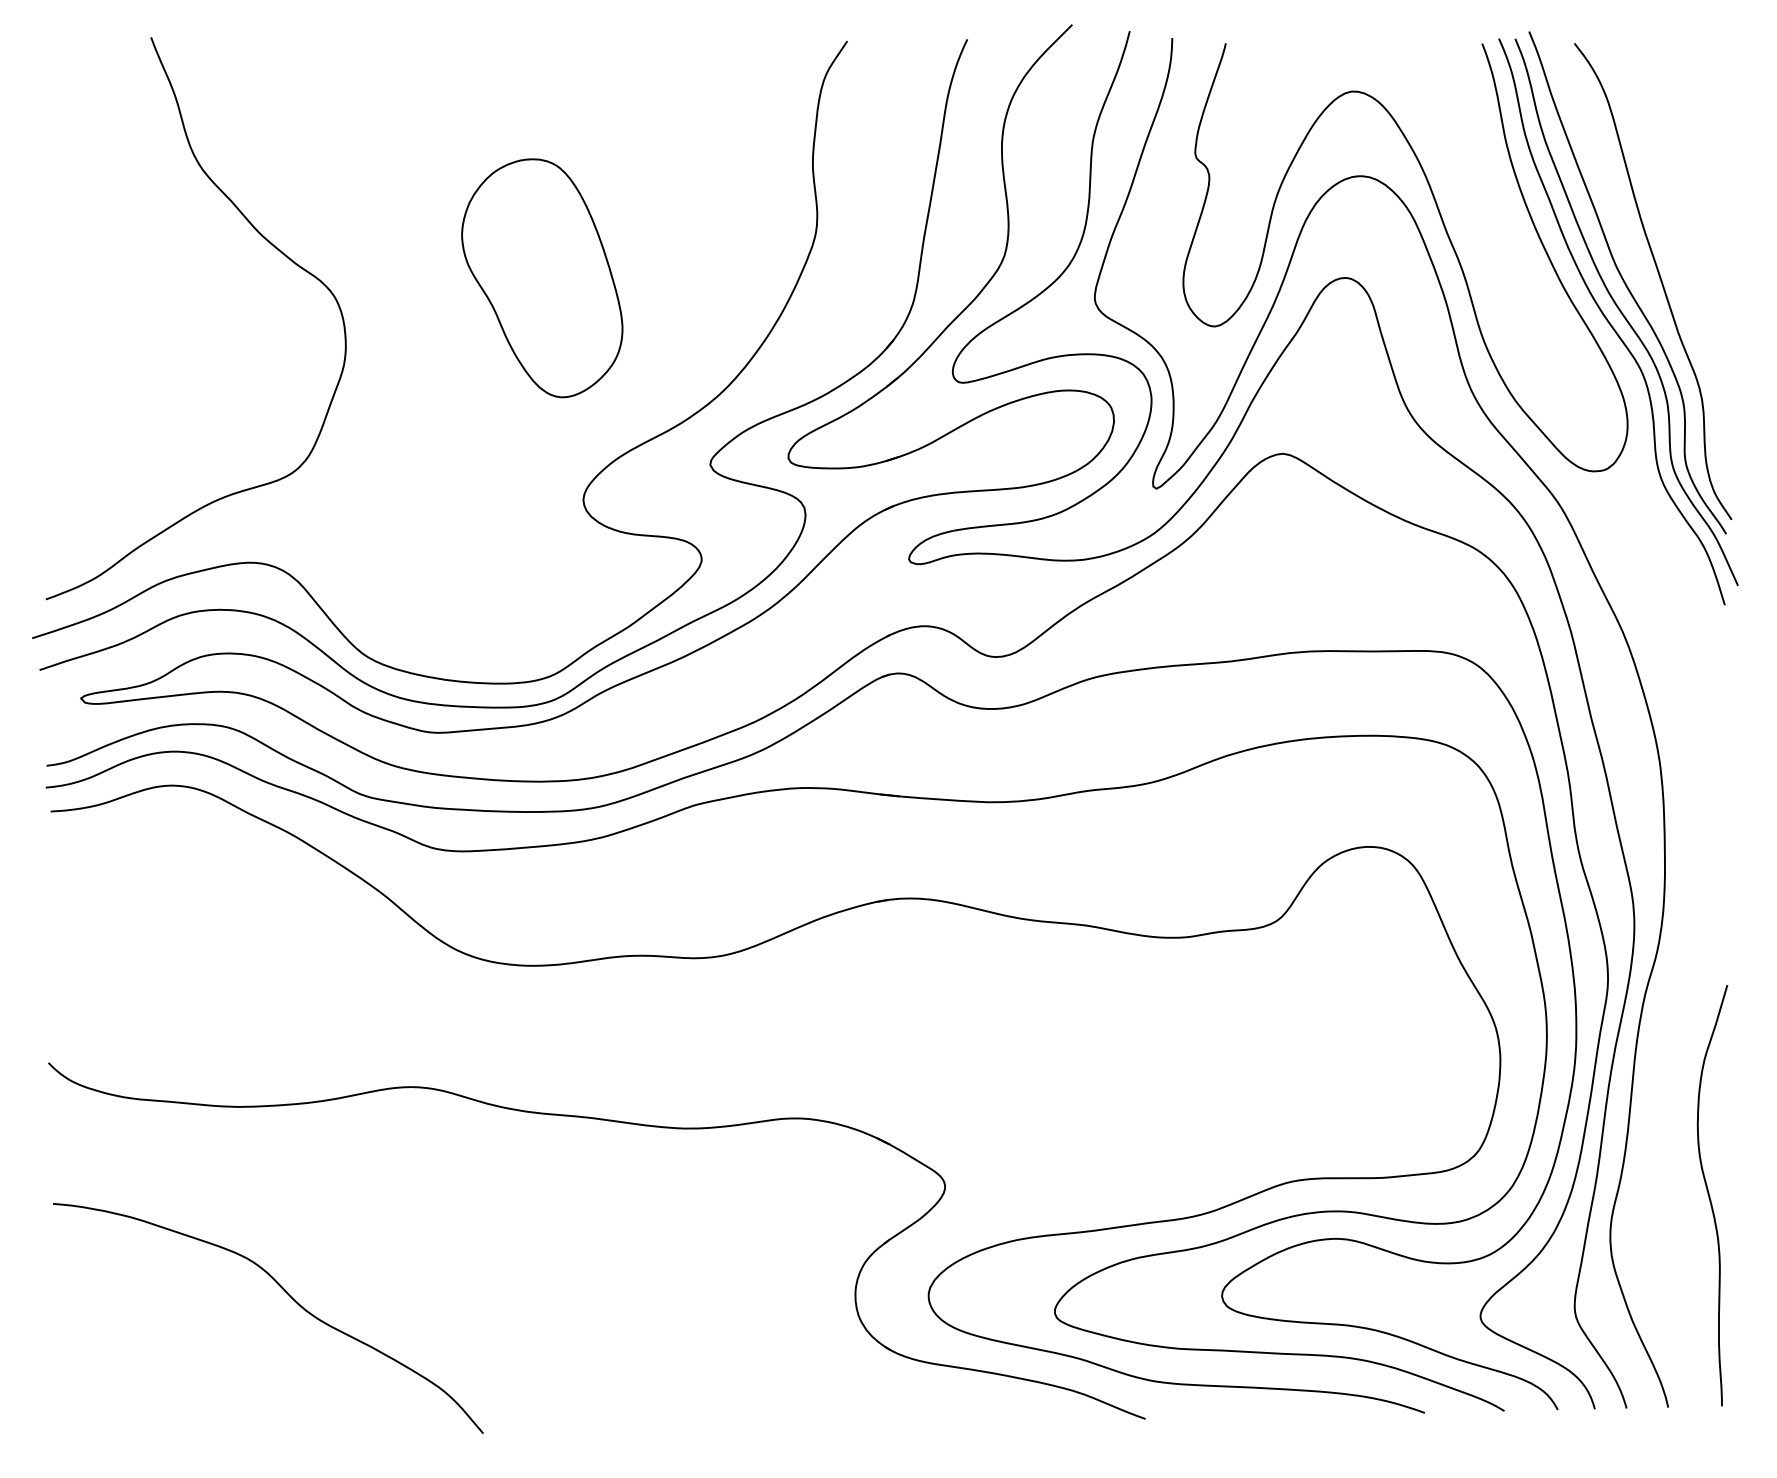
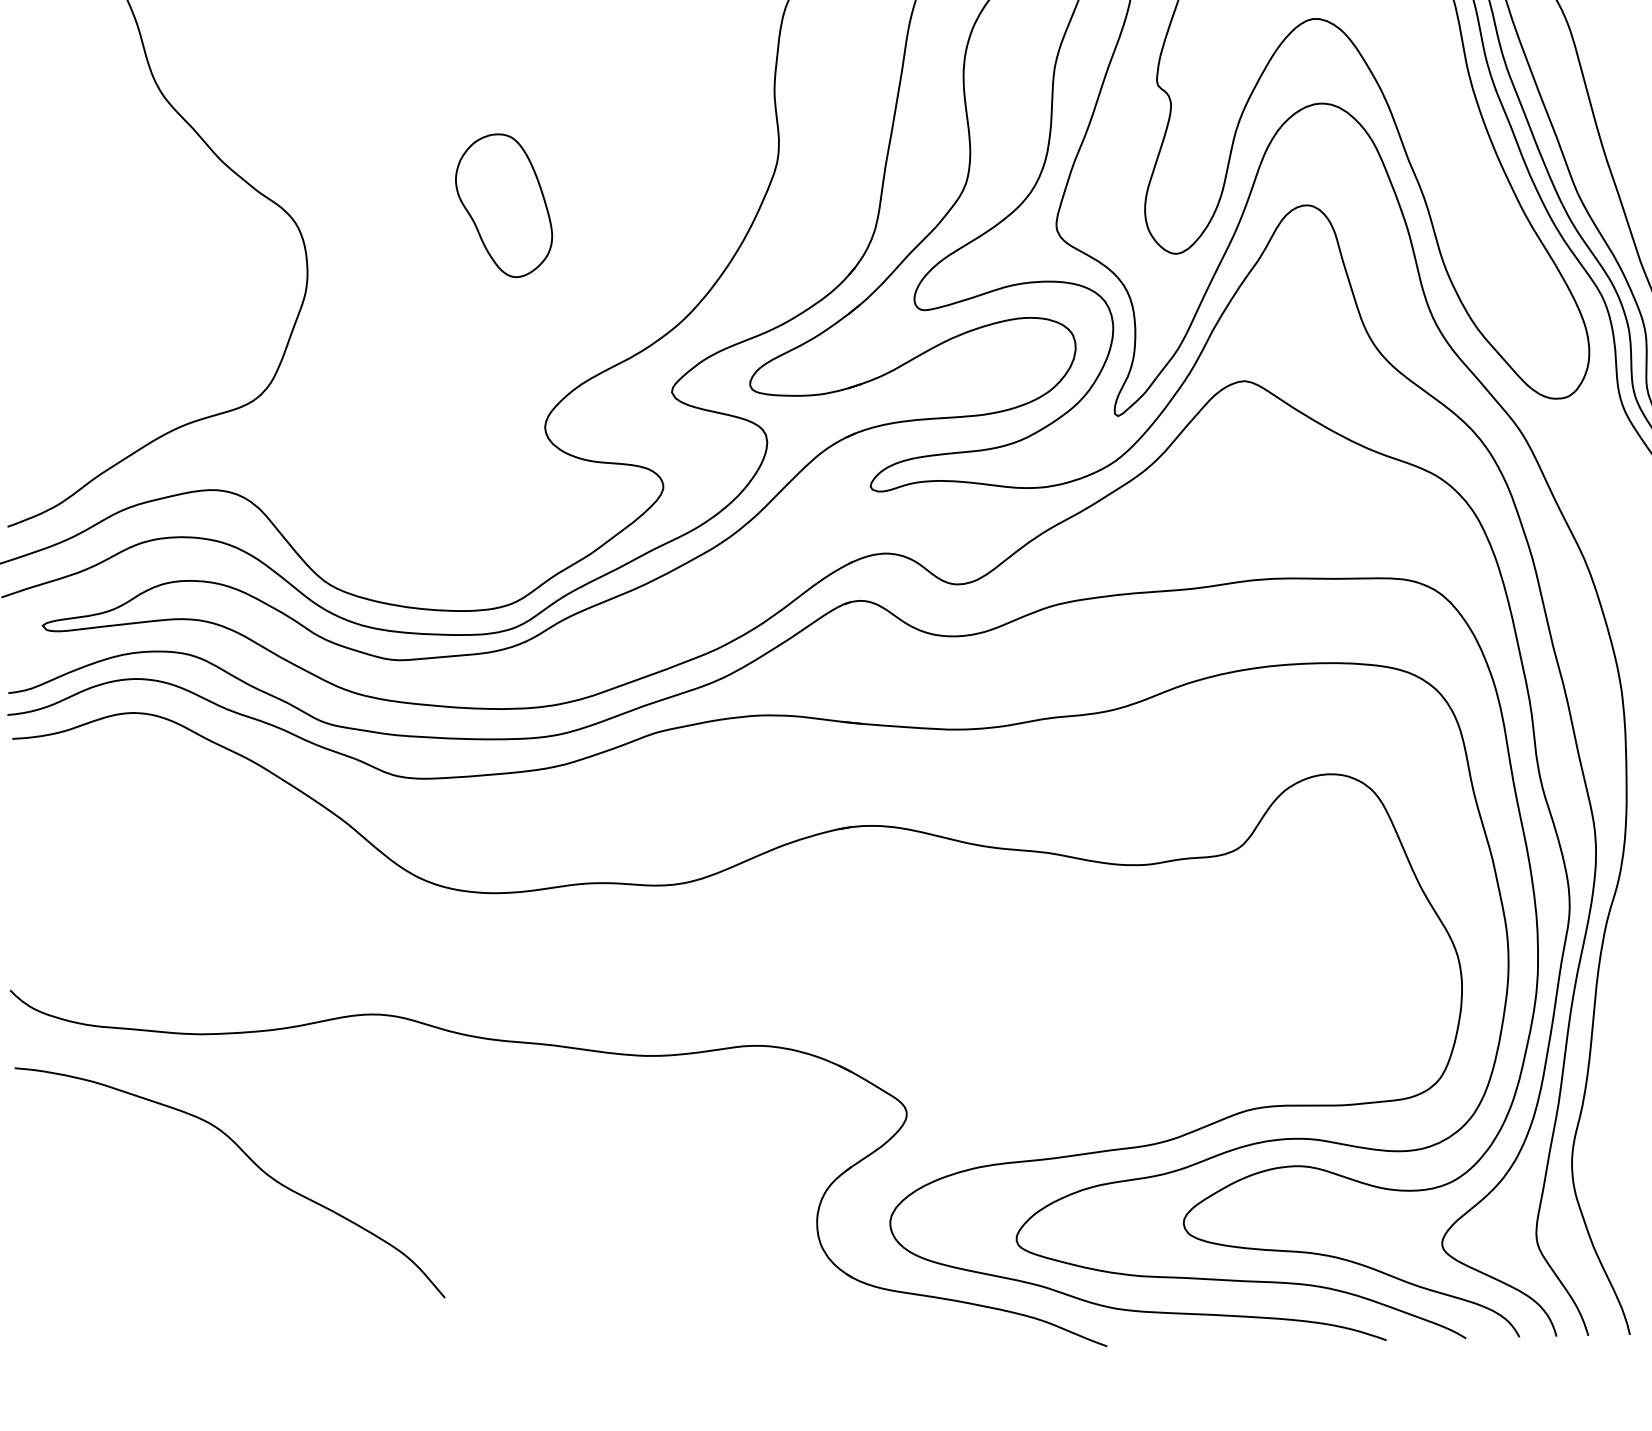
part: (542, 278) -> (504, 205), size x0.6
curve: (289, 1296) -> (251, 1160), moved

